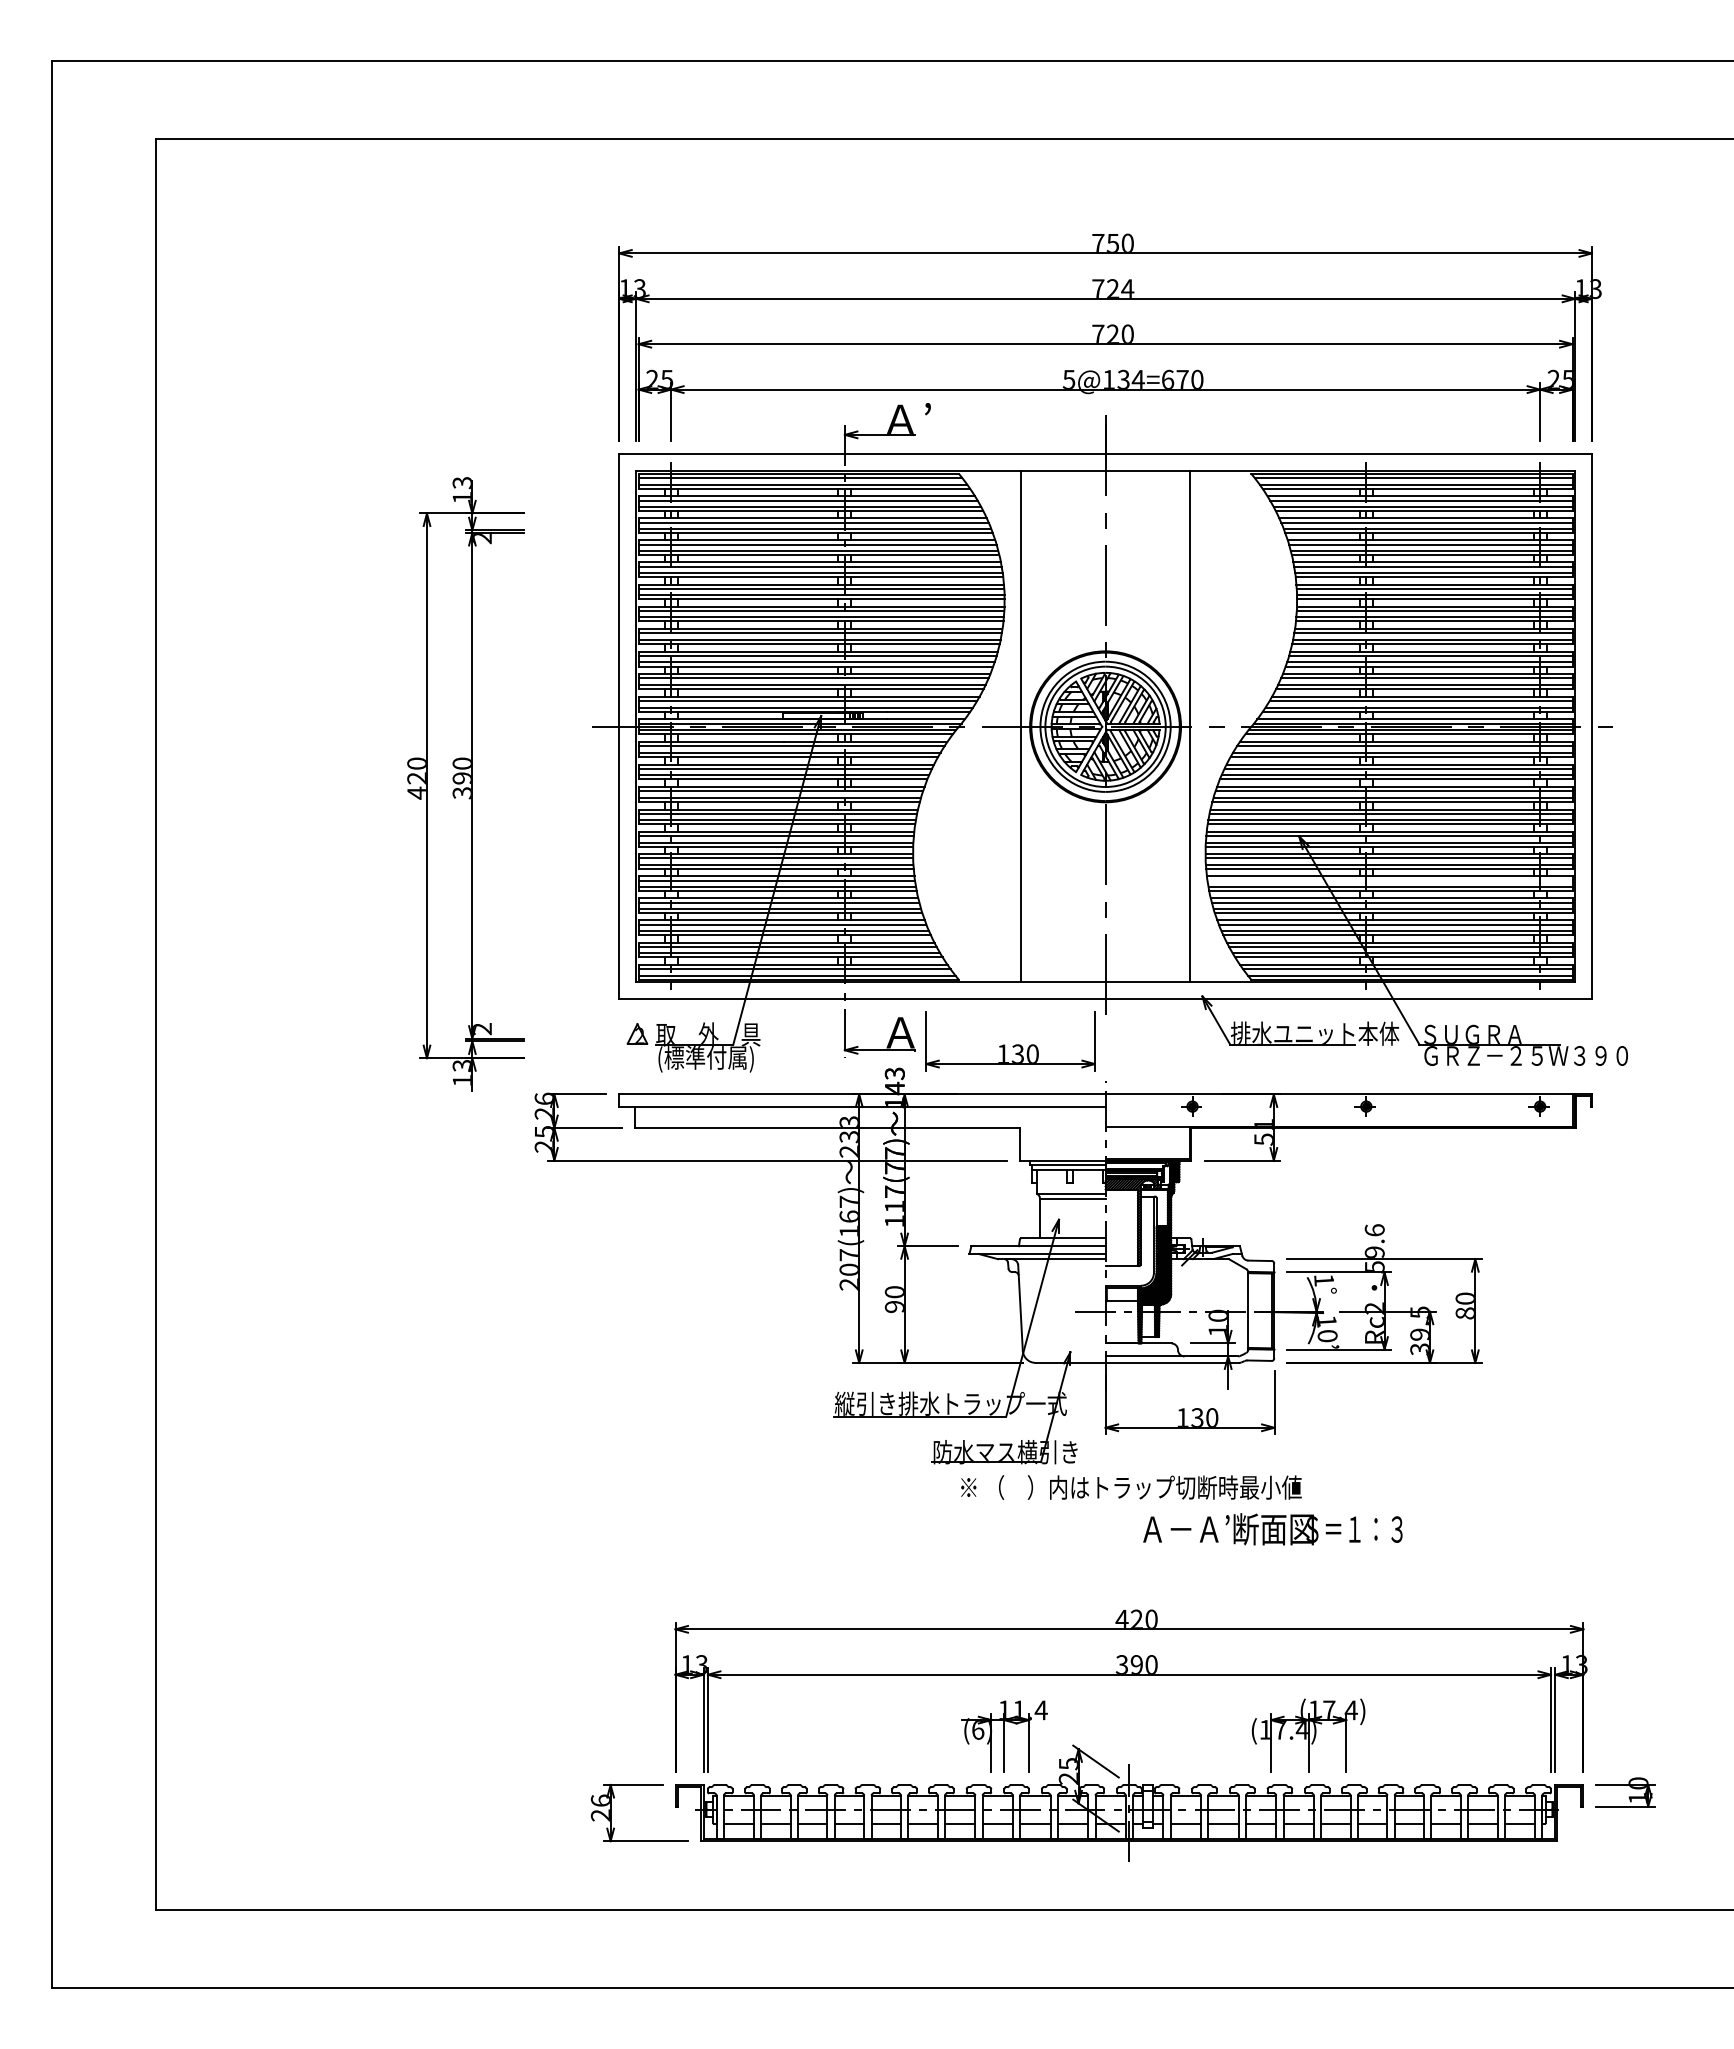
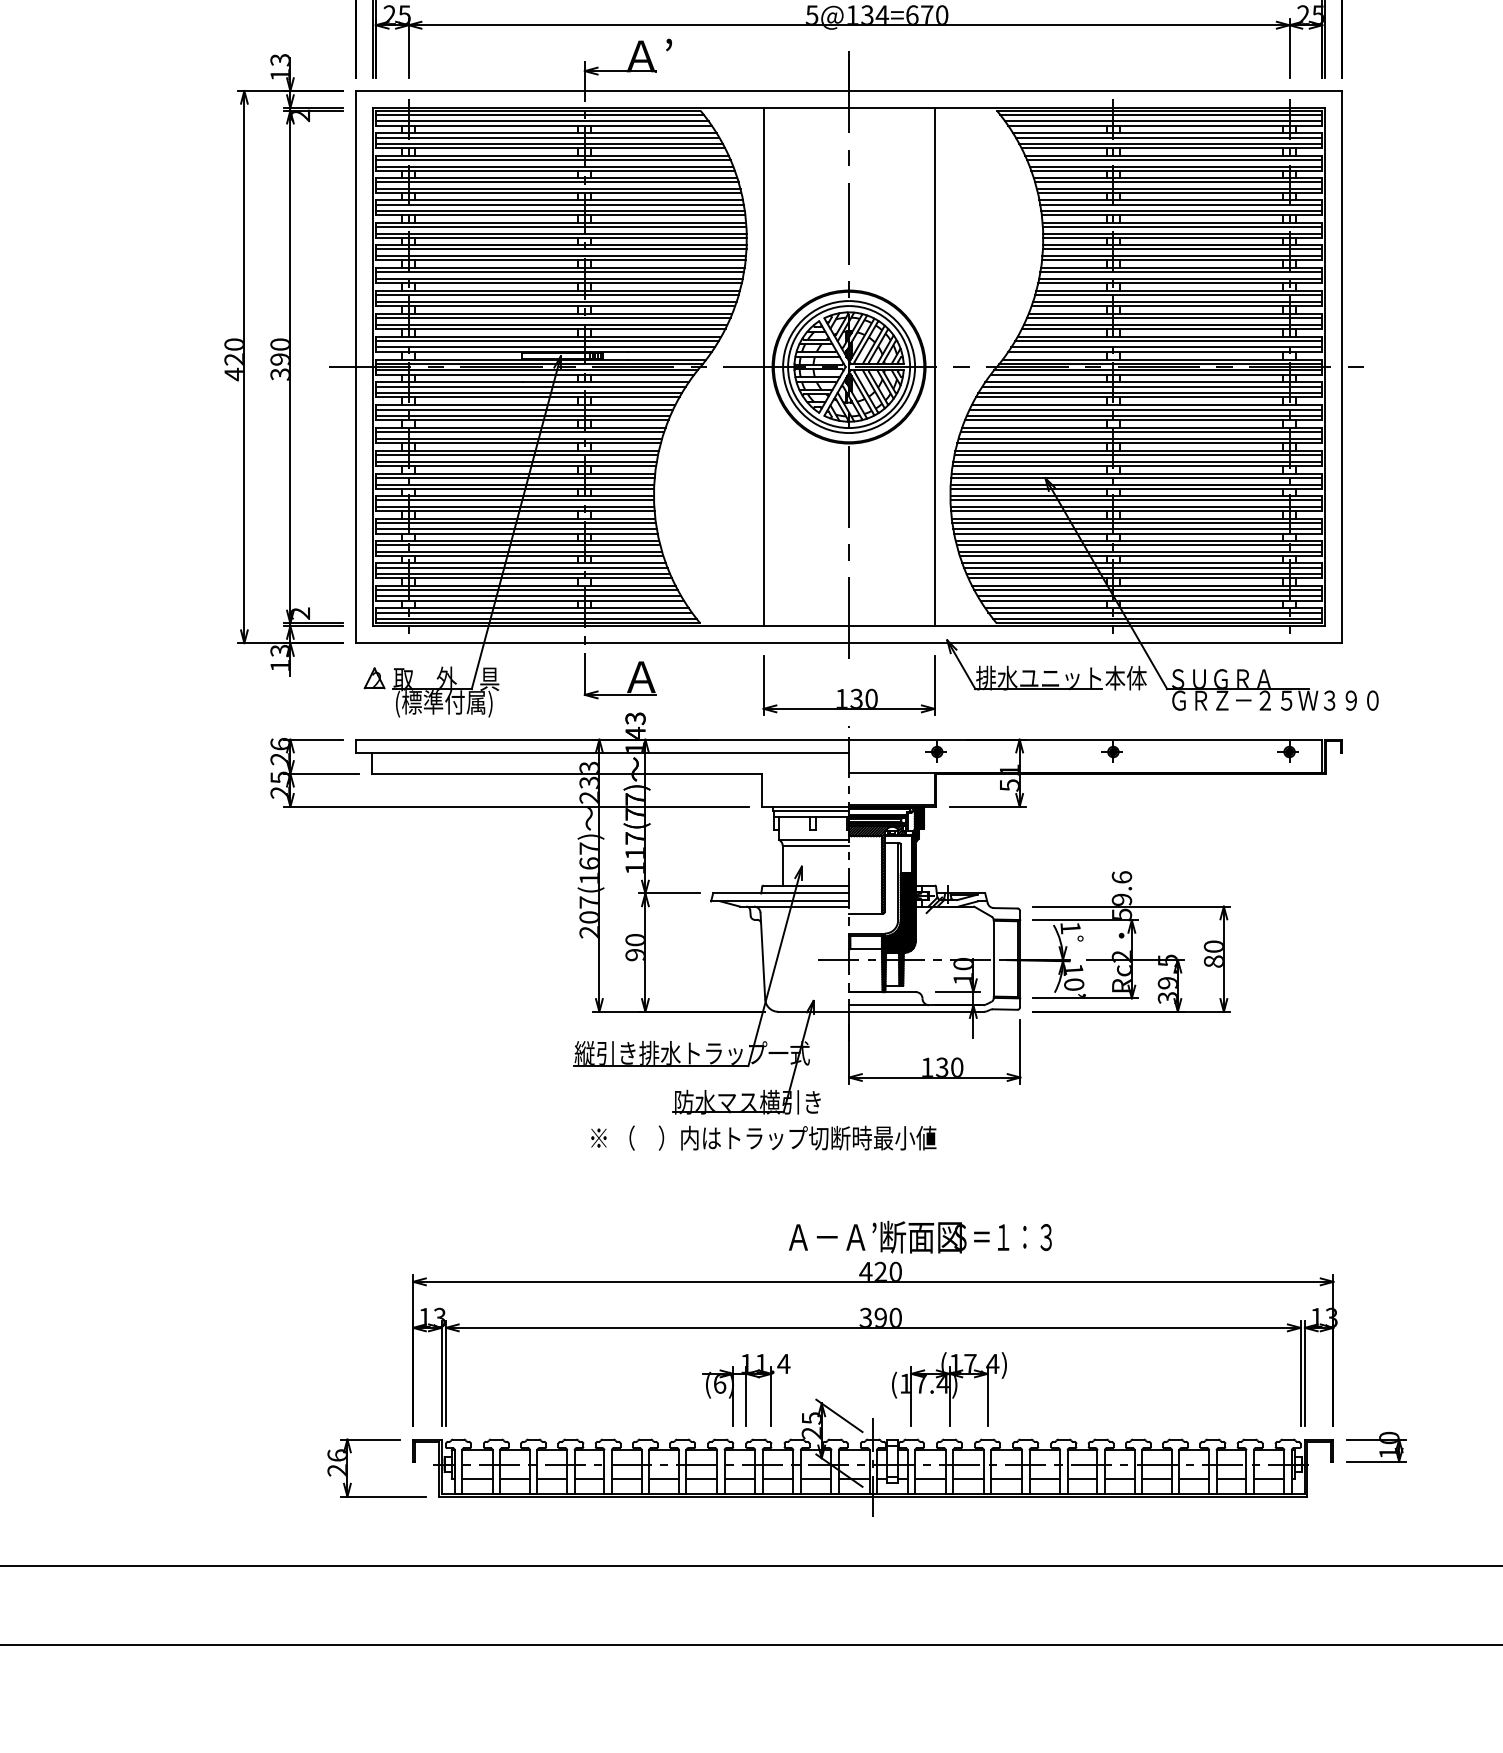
part: (465, 784) -> (283, 365), moved
line: (1389, 880) -> (1136, 522), added
part: (1010, 1041) -> (849, 686), moved
text: (1131, 1487) -> (763, 1138), moved
text: (1272, 1529) -> (919, 1237), moved
part: (1308, 1735) -> (949, 1389), moved

